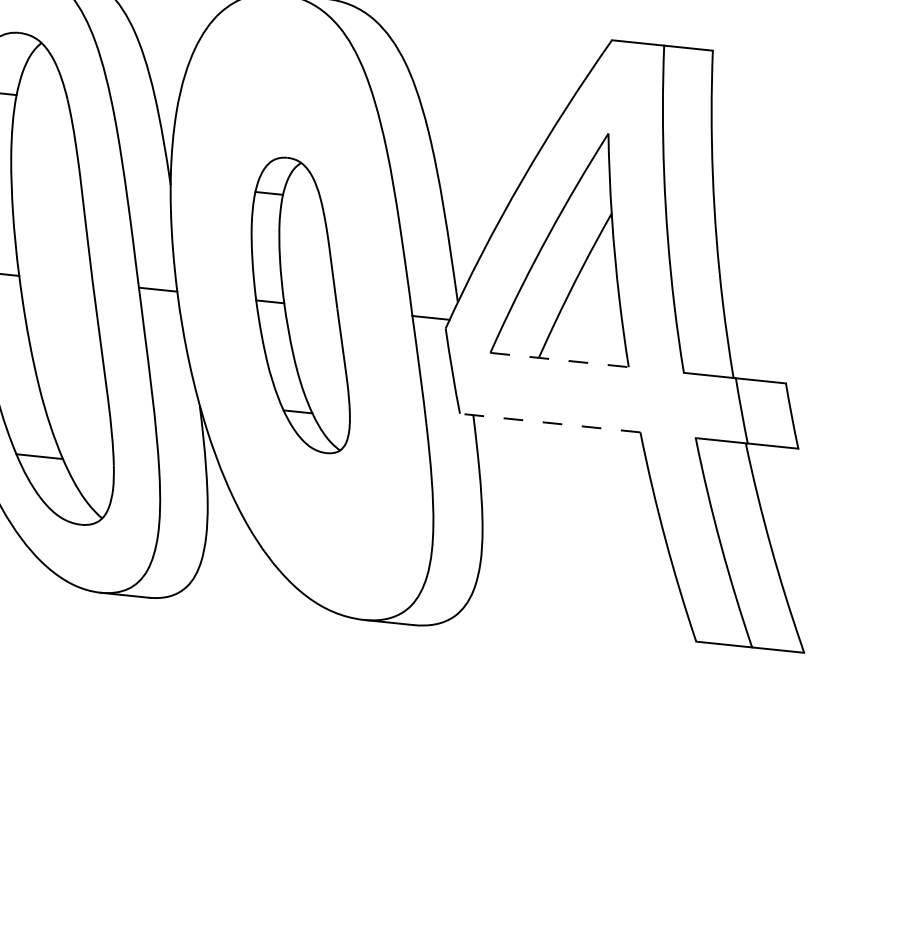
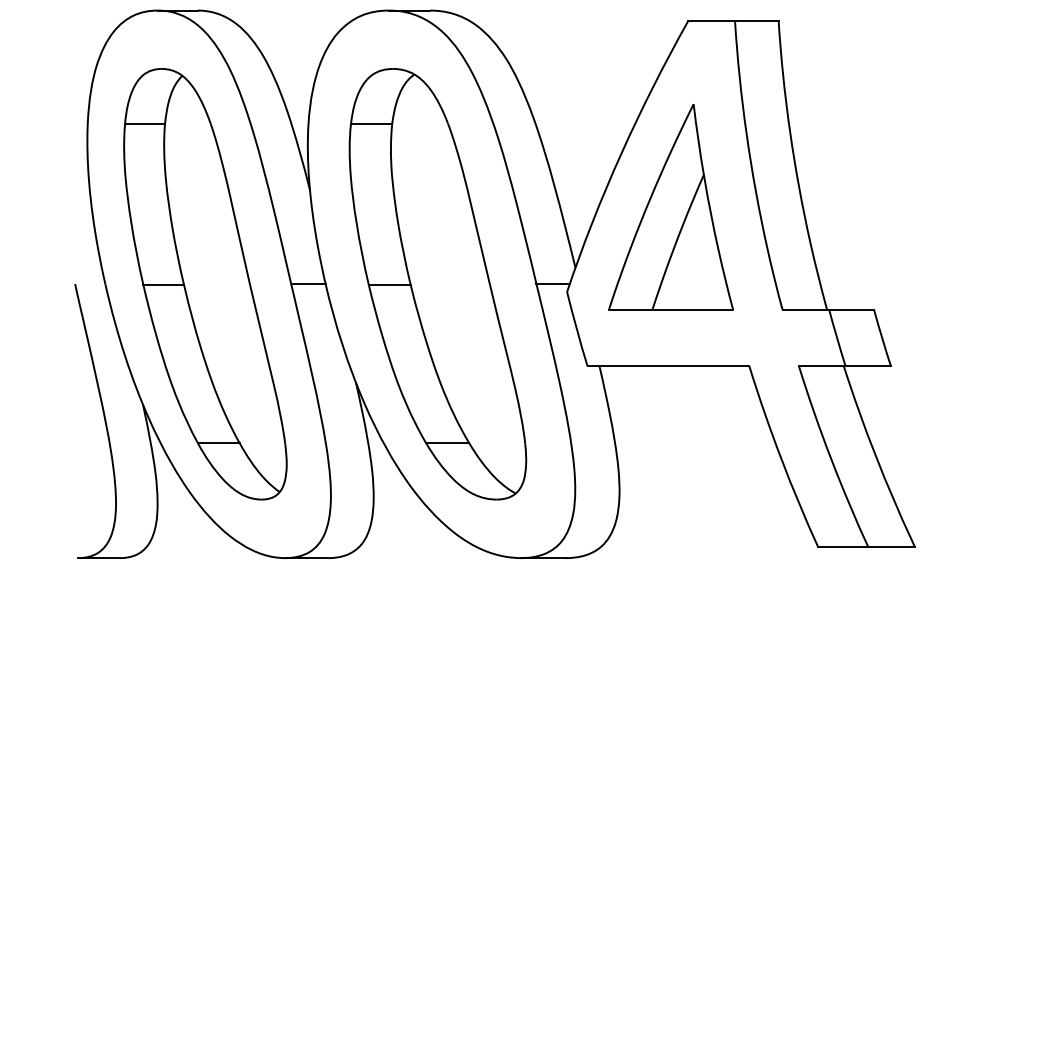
part: (302, 305) -> (437, 284), size x1.67
line: (560, 359) -> (671, 309), dashed -> solid
line: (550, 423) -> (668, 366), dashed -> solid

